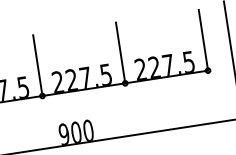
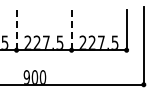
line: (120, 52) -> (71, 29), solid -> dashed
line: (37, 64) -> (16, 29), solid -> dashed

